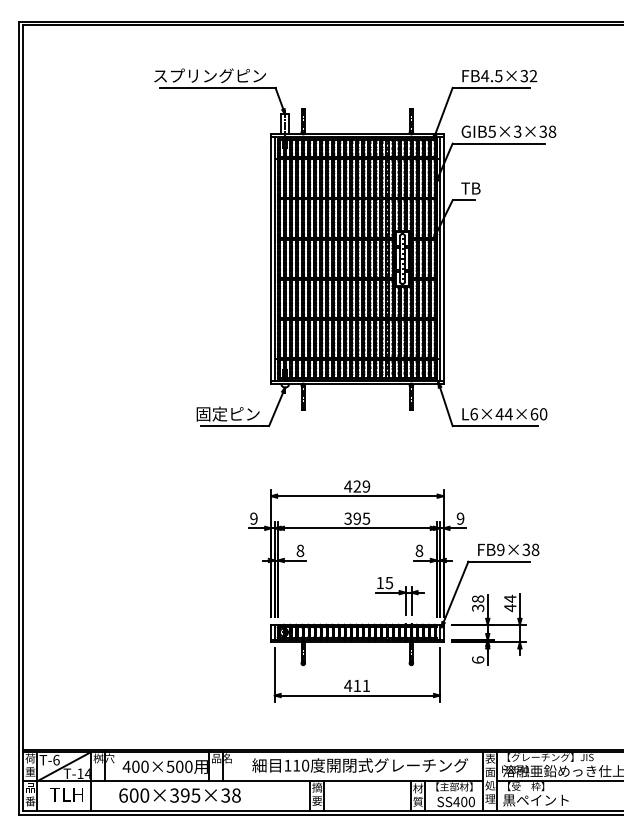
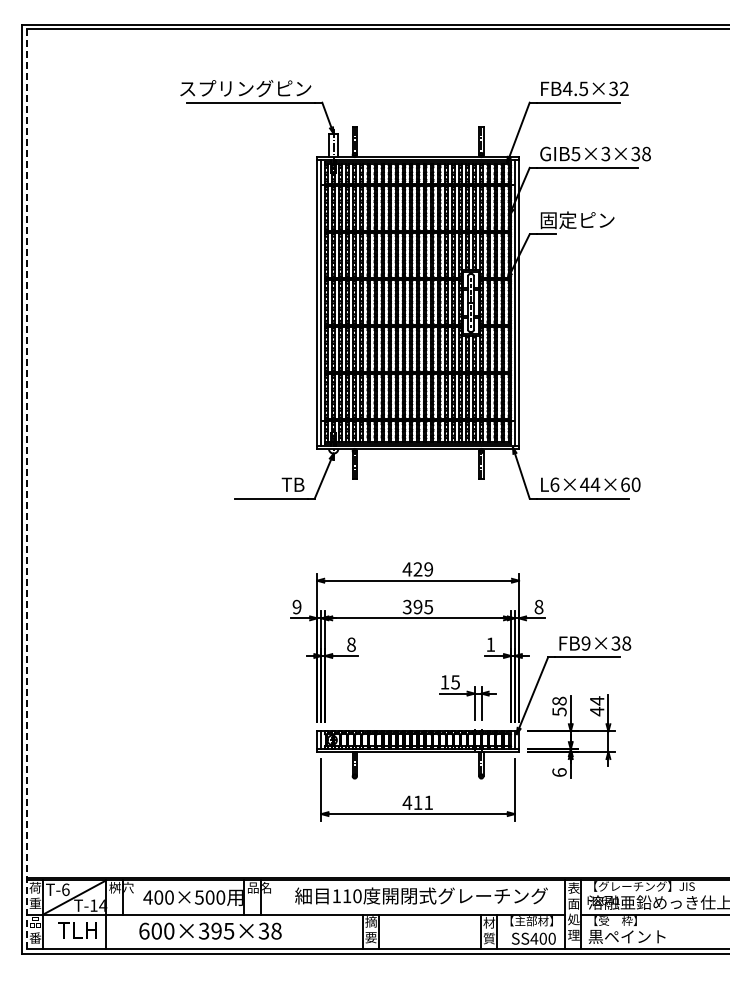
text: (492, 188) -> (576, 220), TB -> 固定ピン
text: (228, 414) -> (267, 484), 固定ピン -> TB
line: (22, 418) -> (26, 489), solid -> dashed
text: (460, 519) -> (538, 607), 9 -> 8
text: (419, 550) -> (490, 644), 8 -> 1
text: (477, 607) -> (558, 711), 38 -> 58

